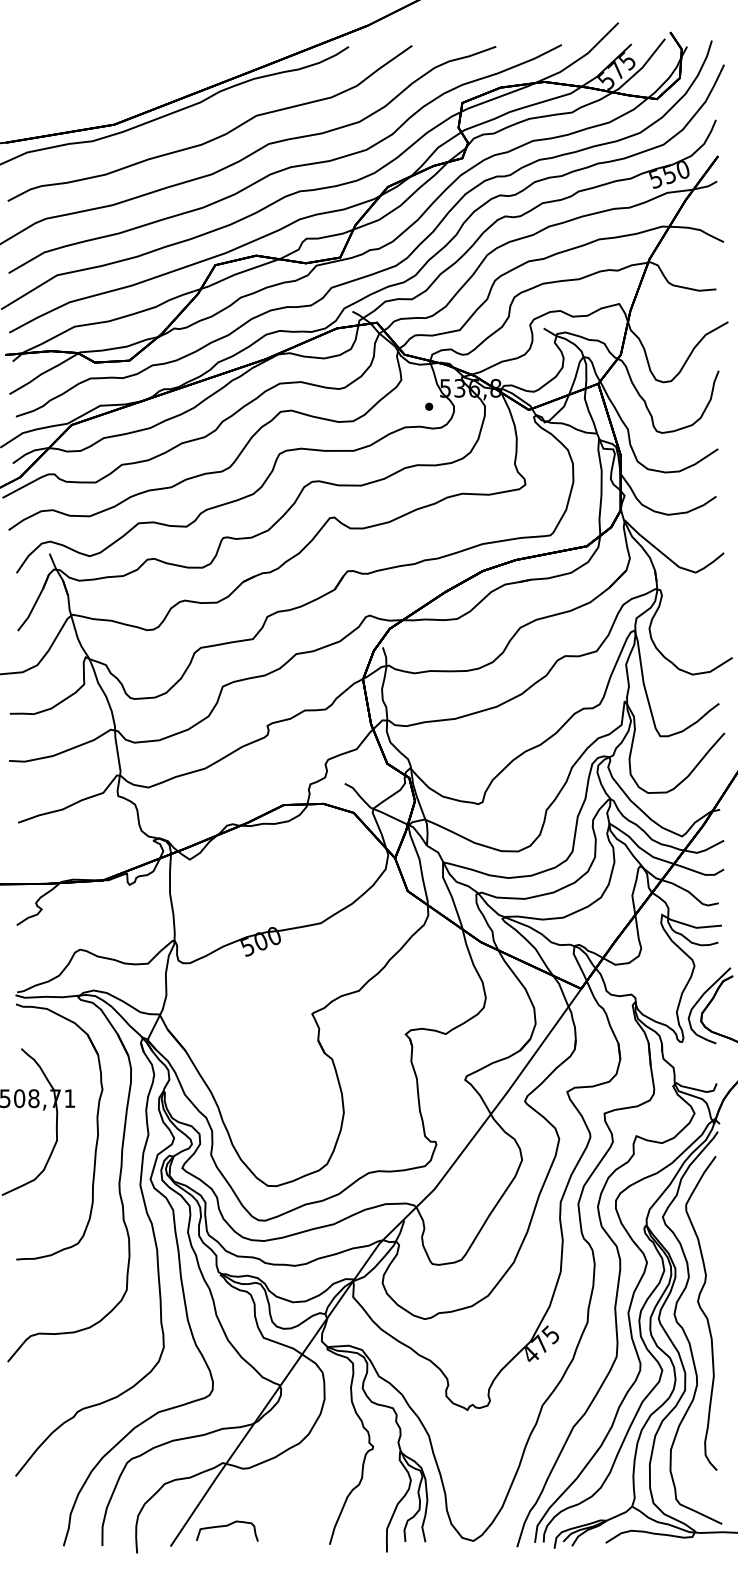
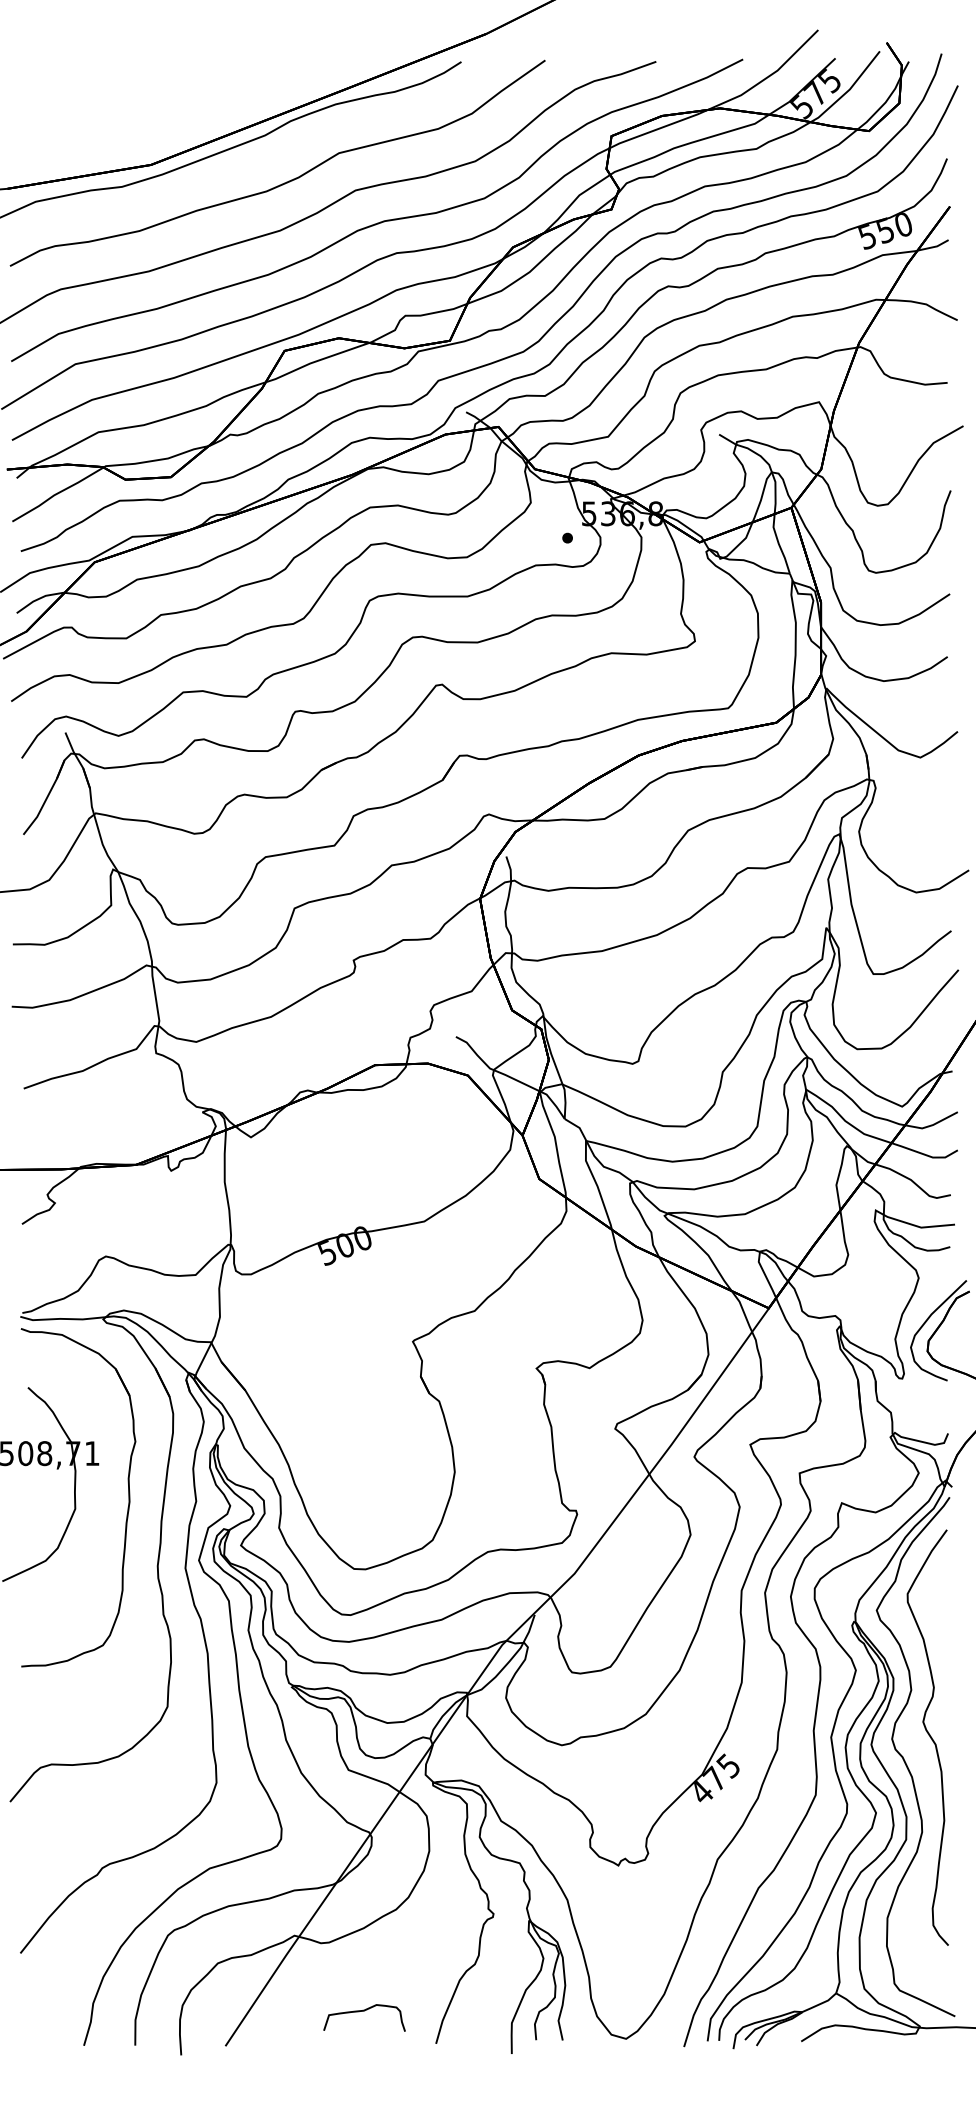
curve: (227, 1526) -> (364, 2011), moved

